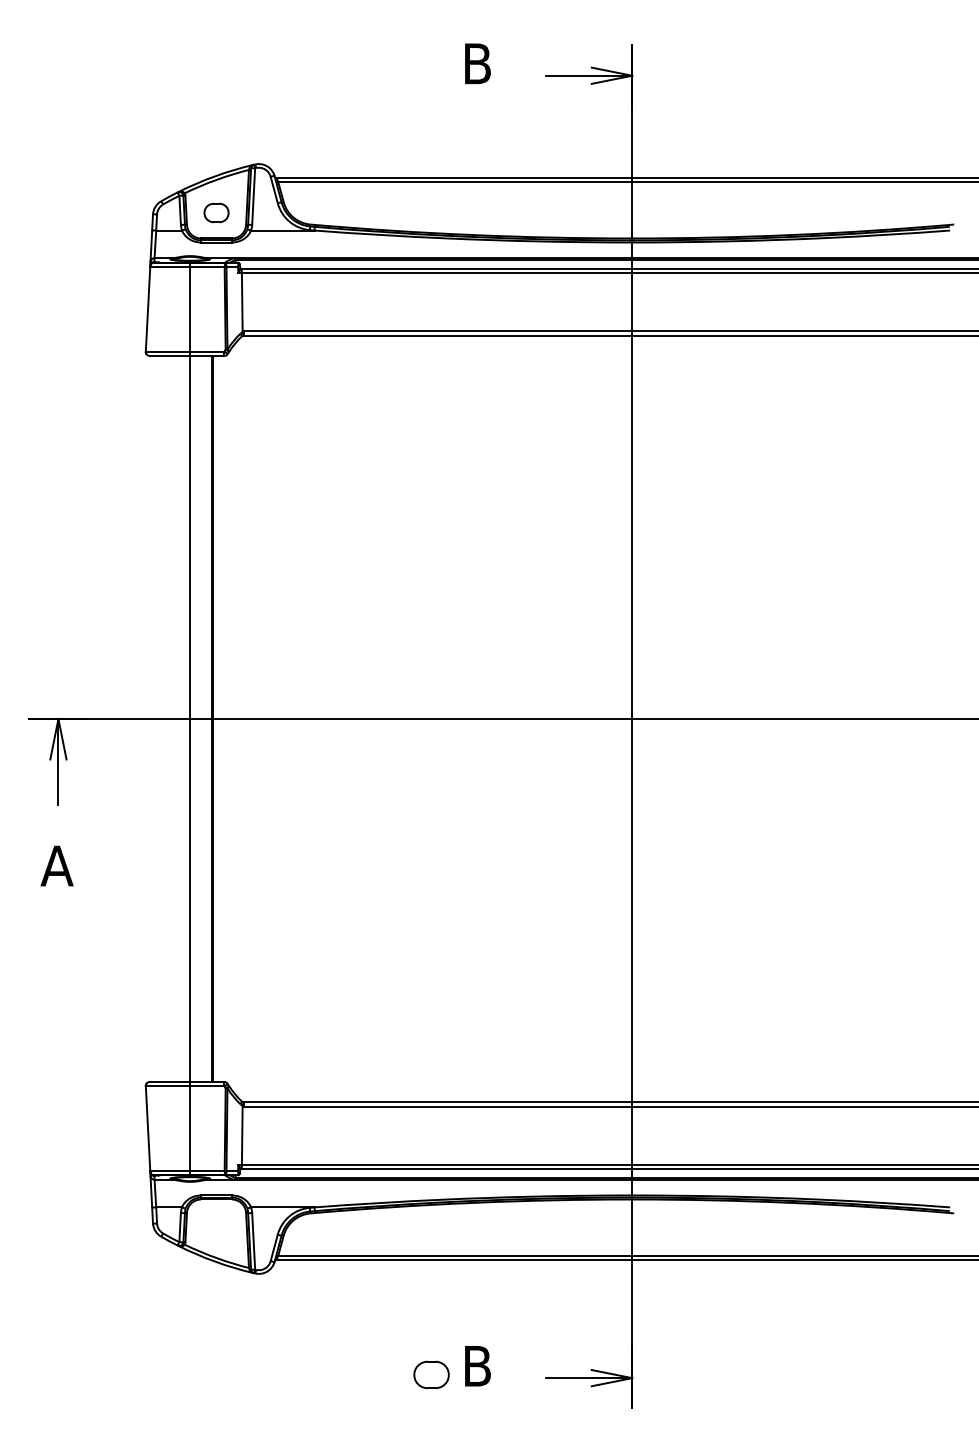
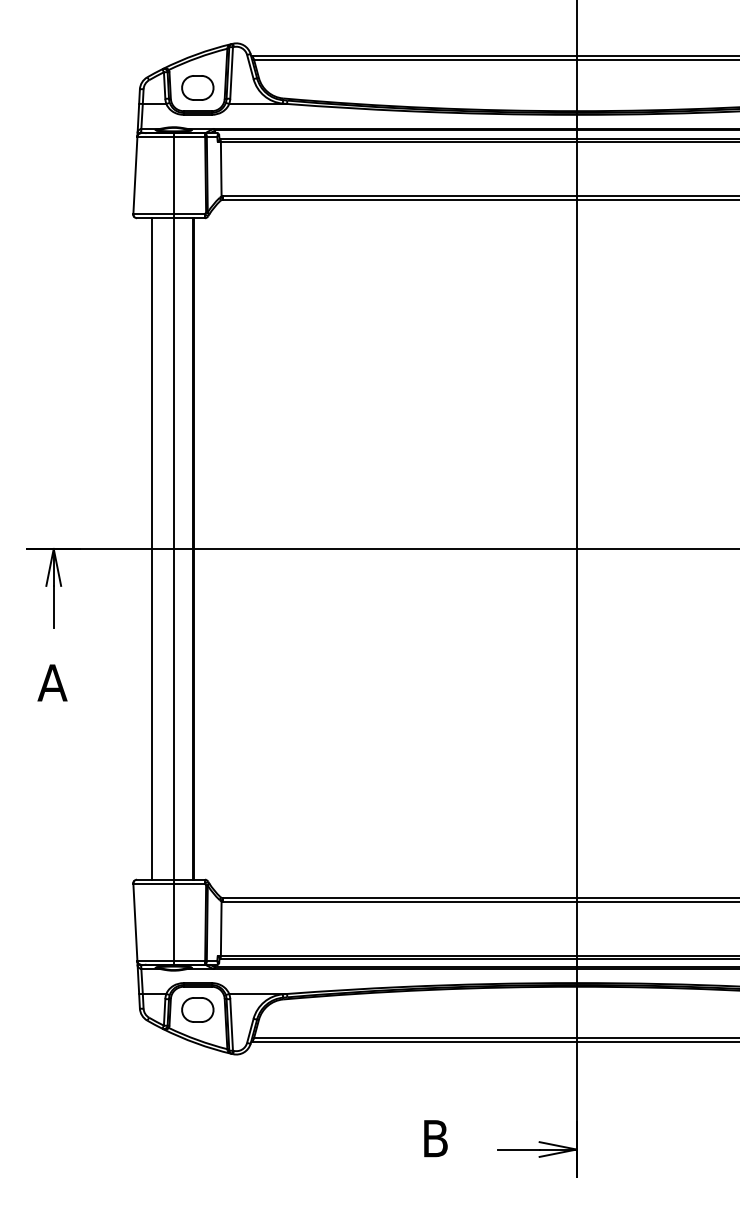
part: (216, 212) -> (197, 87), size x1.43
line: (165, 718) -> (151, 548), added
part: (431, 1374) -> (197, 1009), moved

